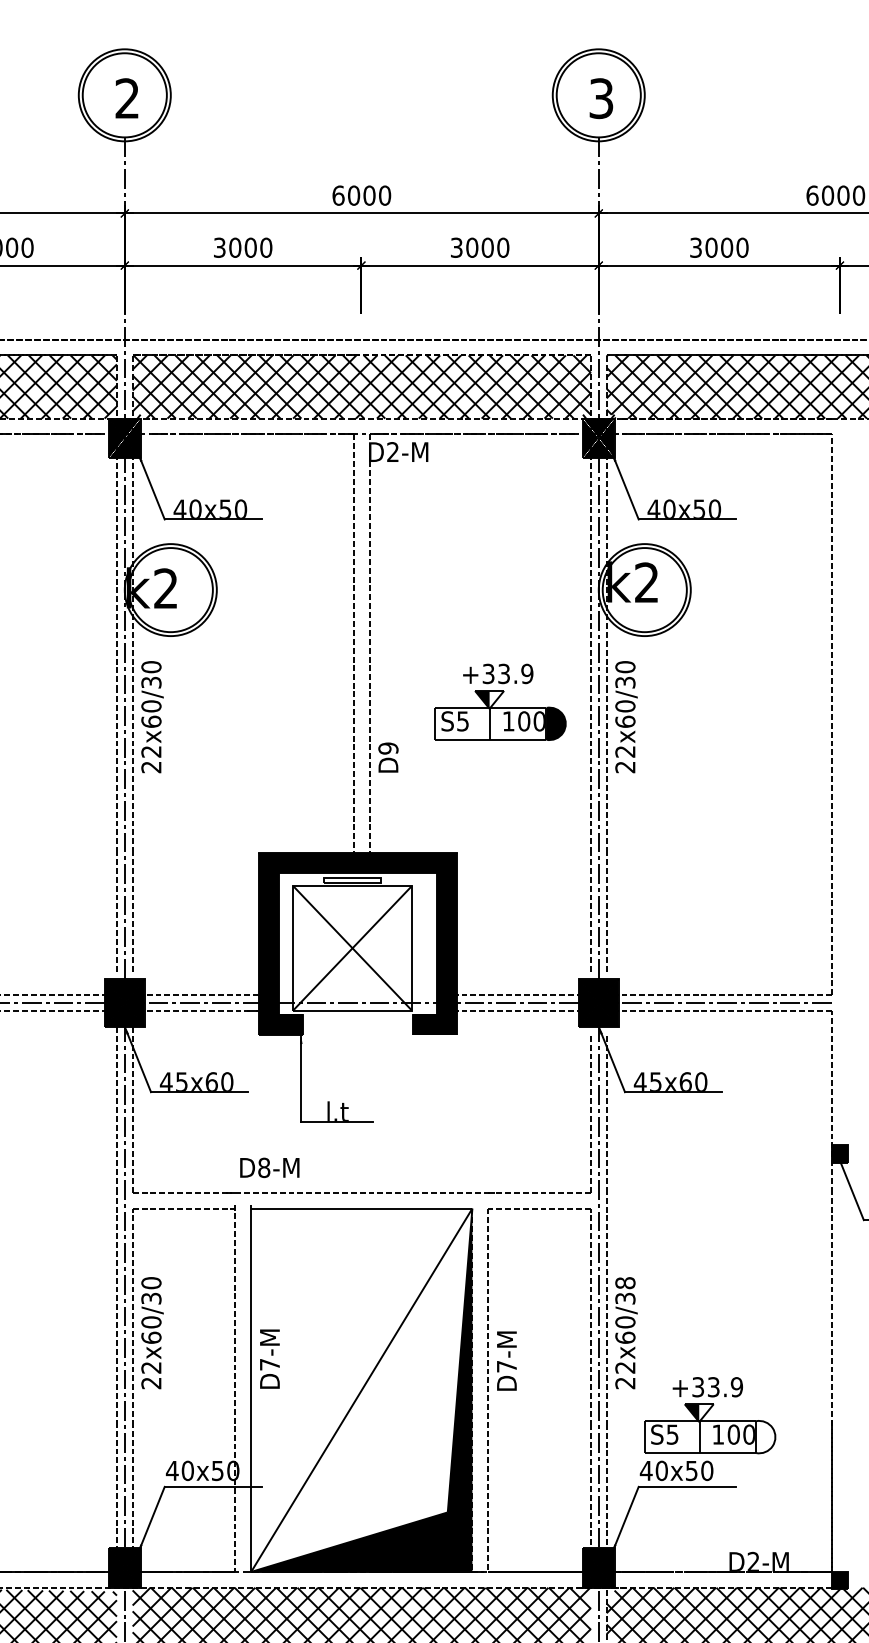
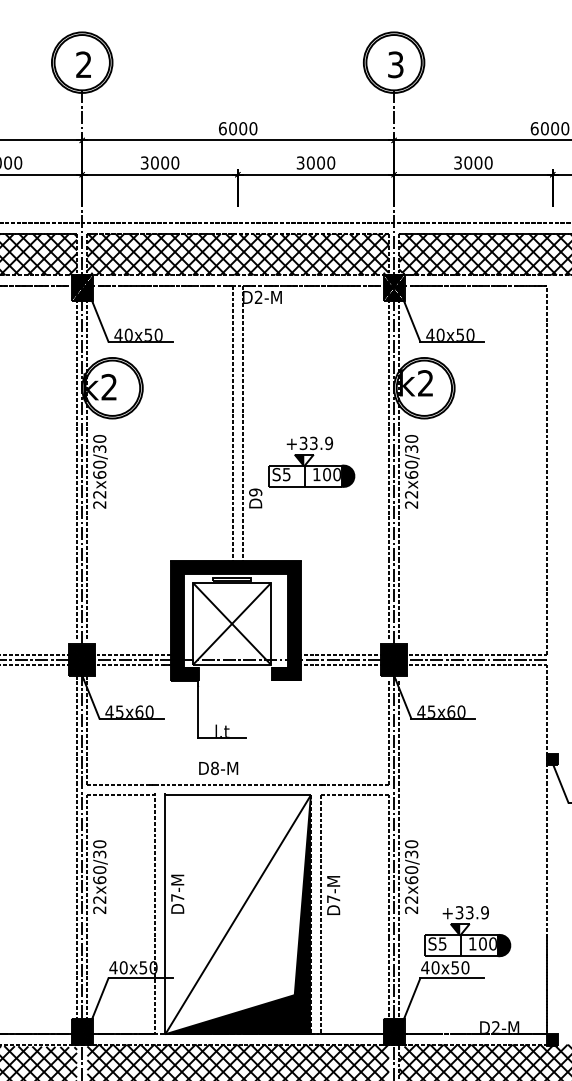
part: (500, 701) -> (311, 461), moved
text: (269, 1168) -> (218, 768), moved
text: (625, 1283) -> (411, 844), 22x60/38 -> 22x60/30
fill: (765, 1437) -> (503, 945), added

